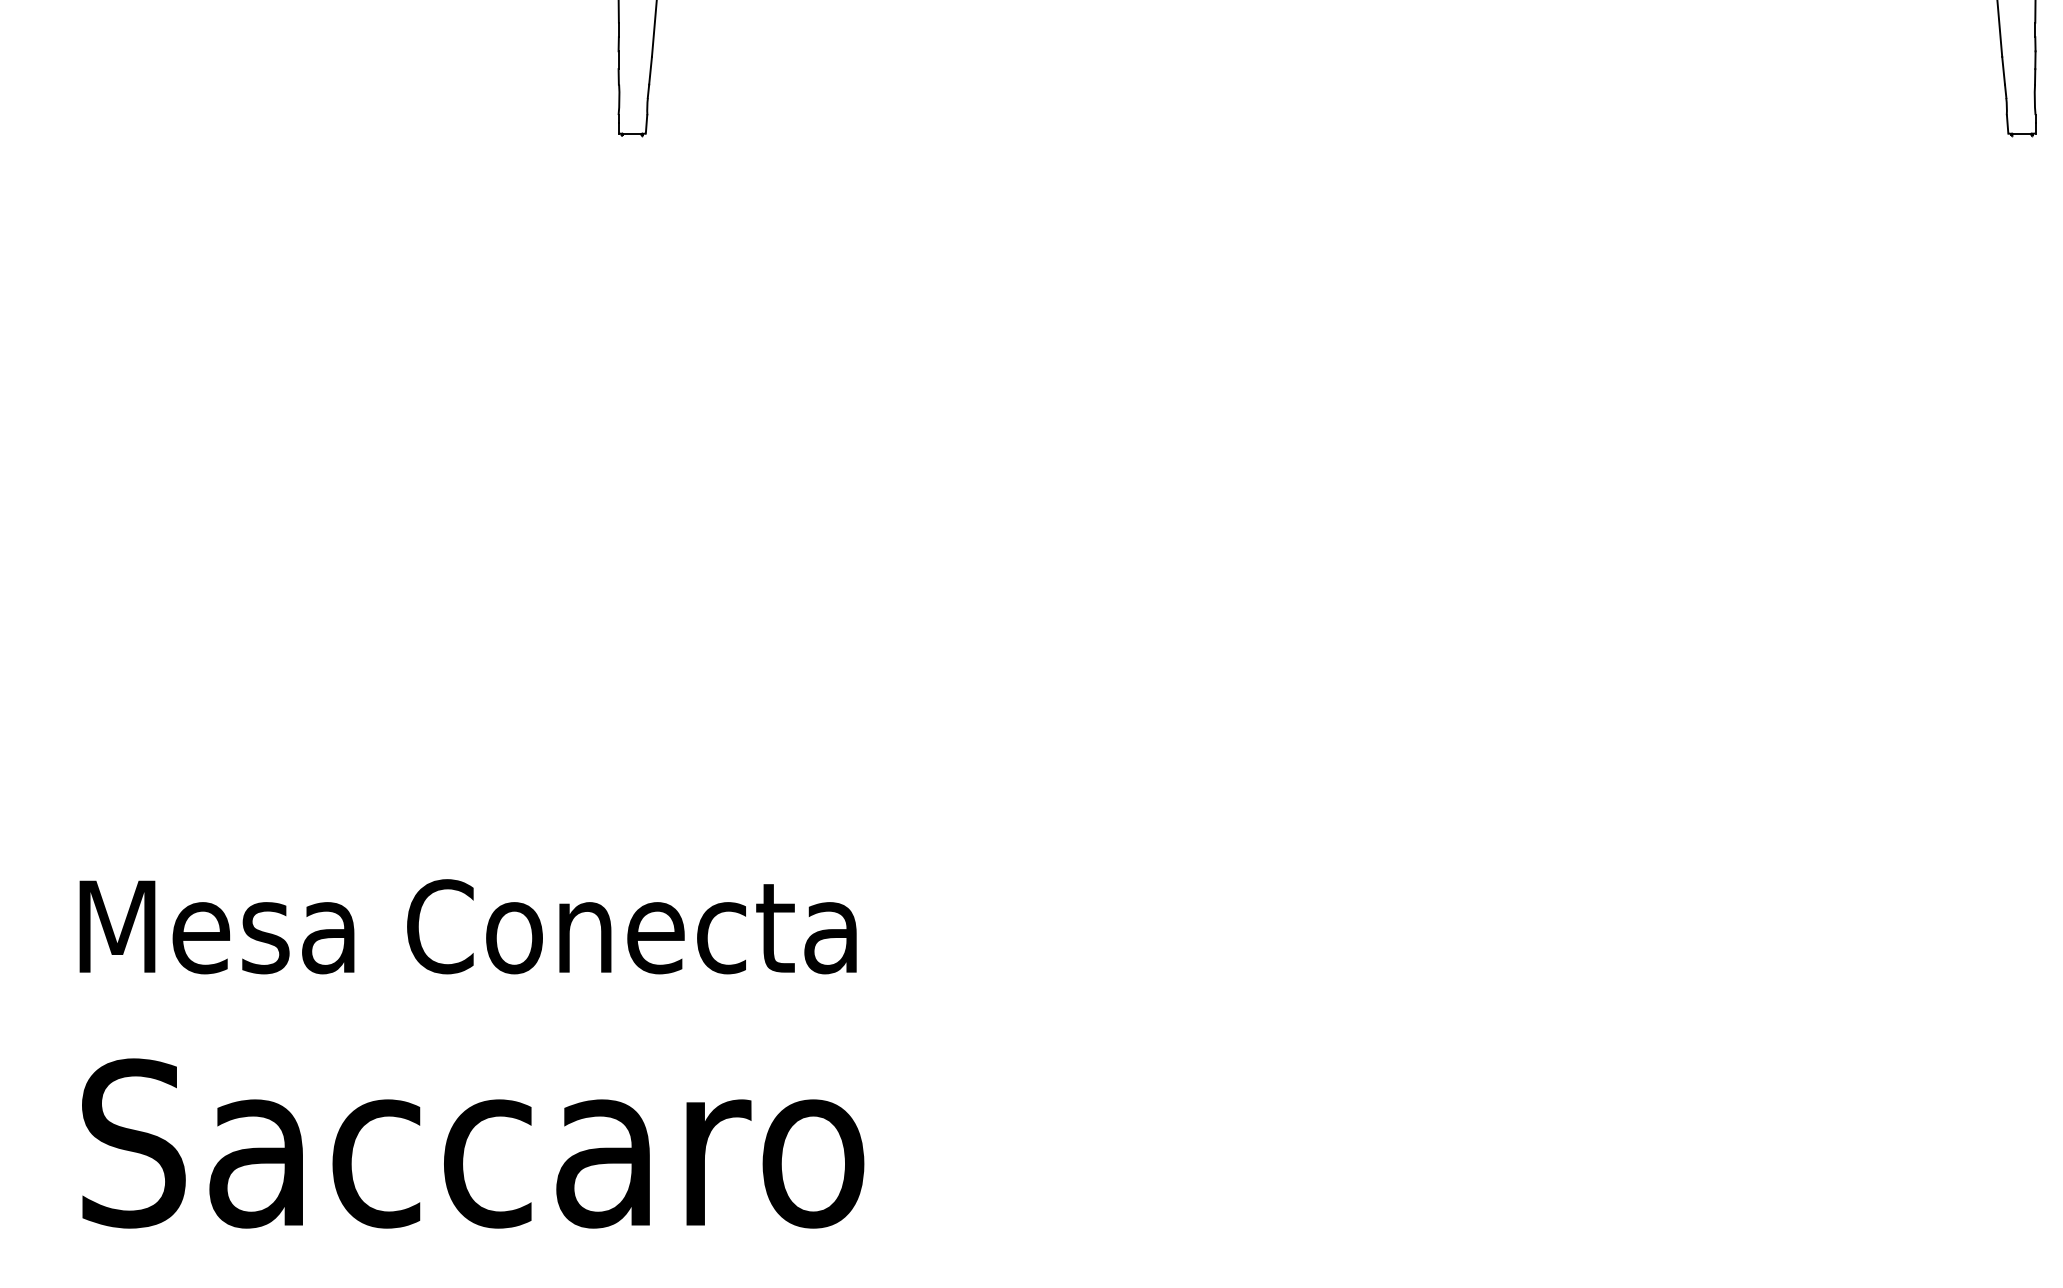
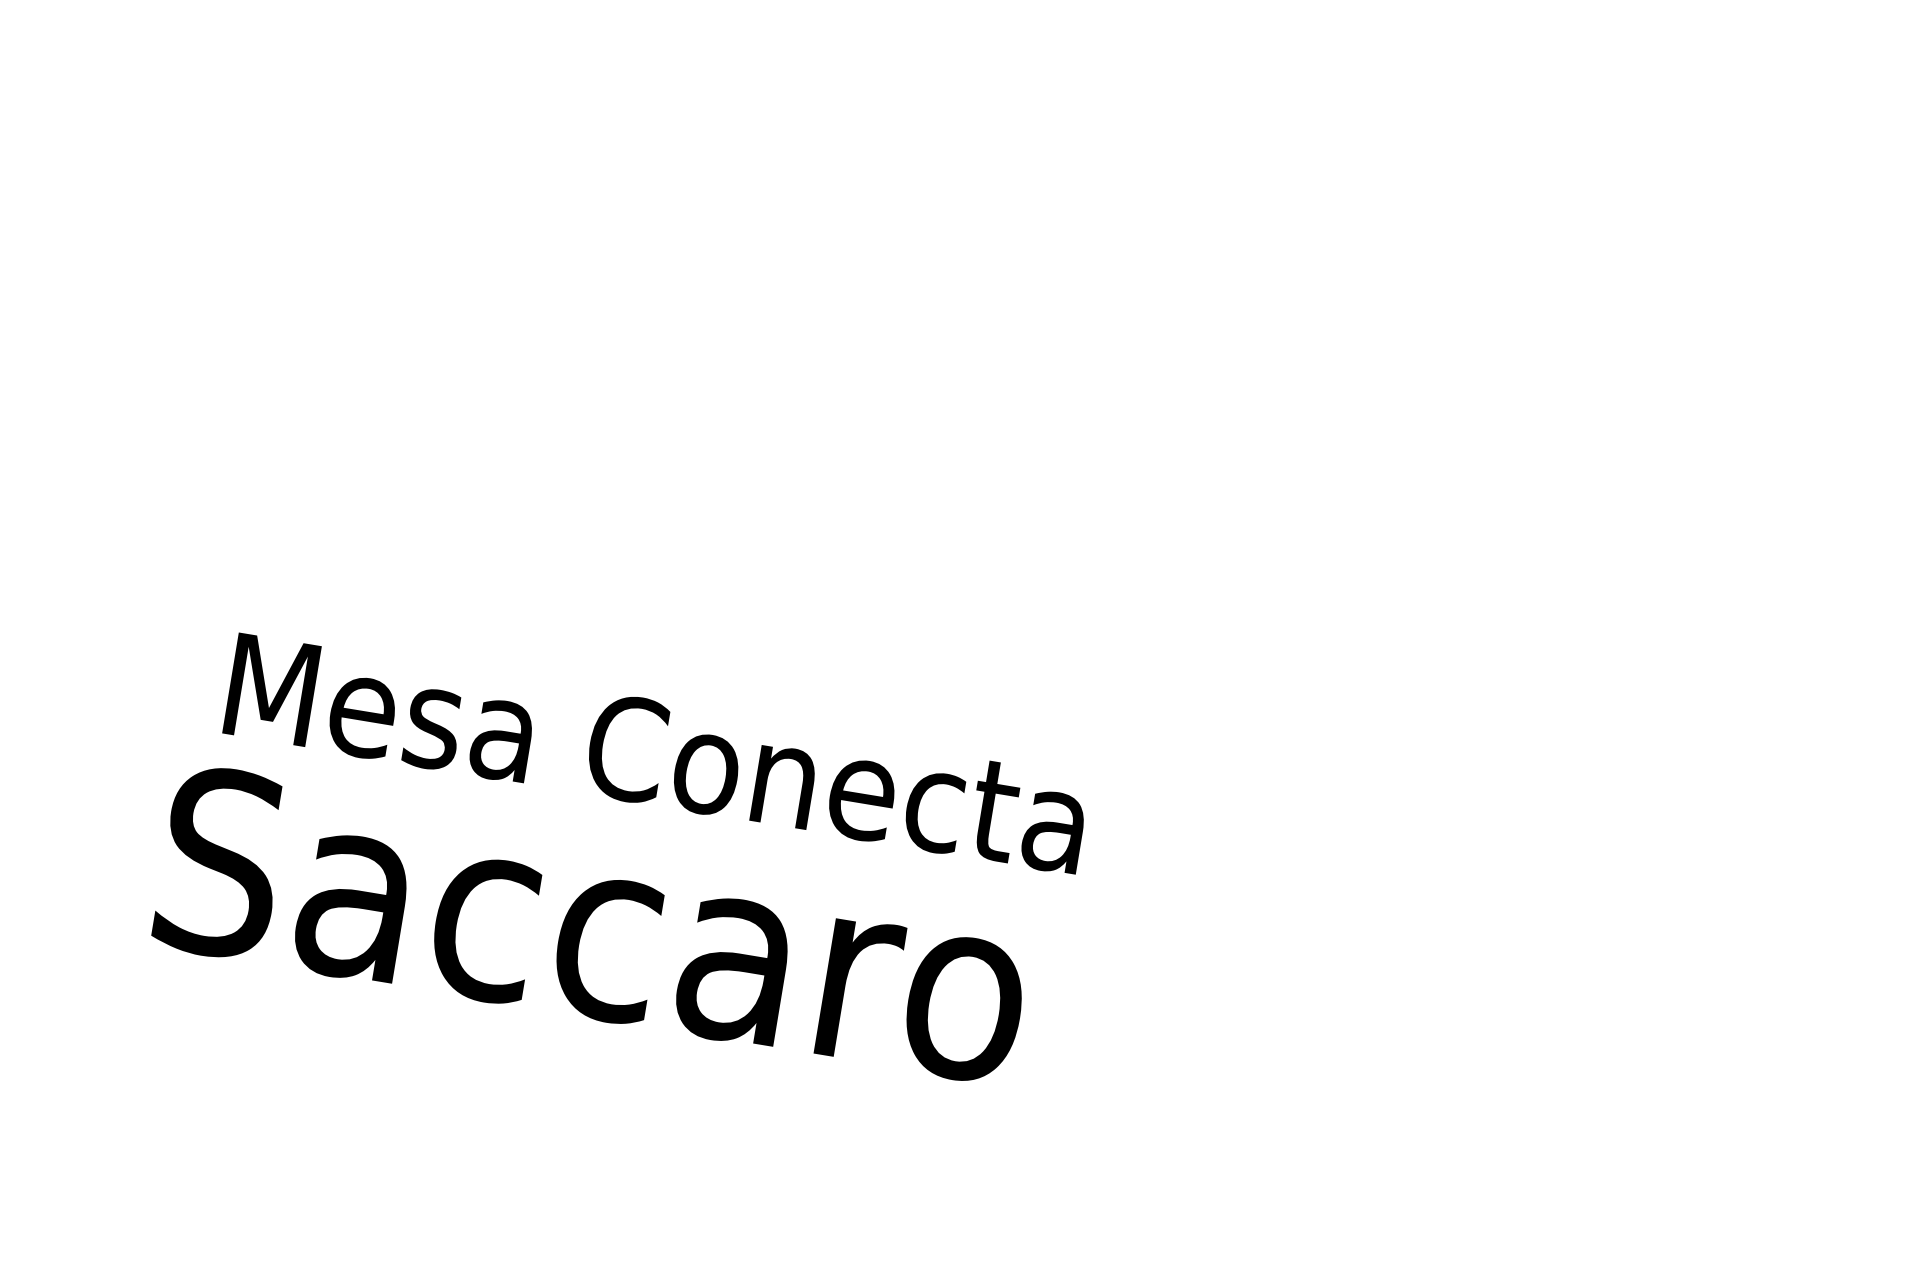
text: (473, 1143) -> (594, 924), moved

